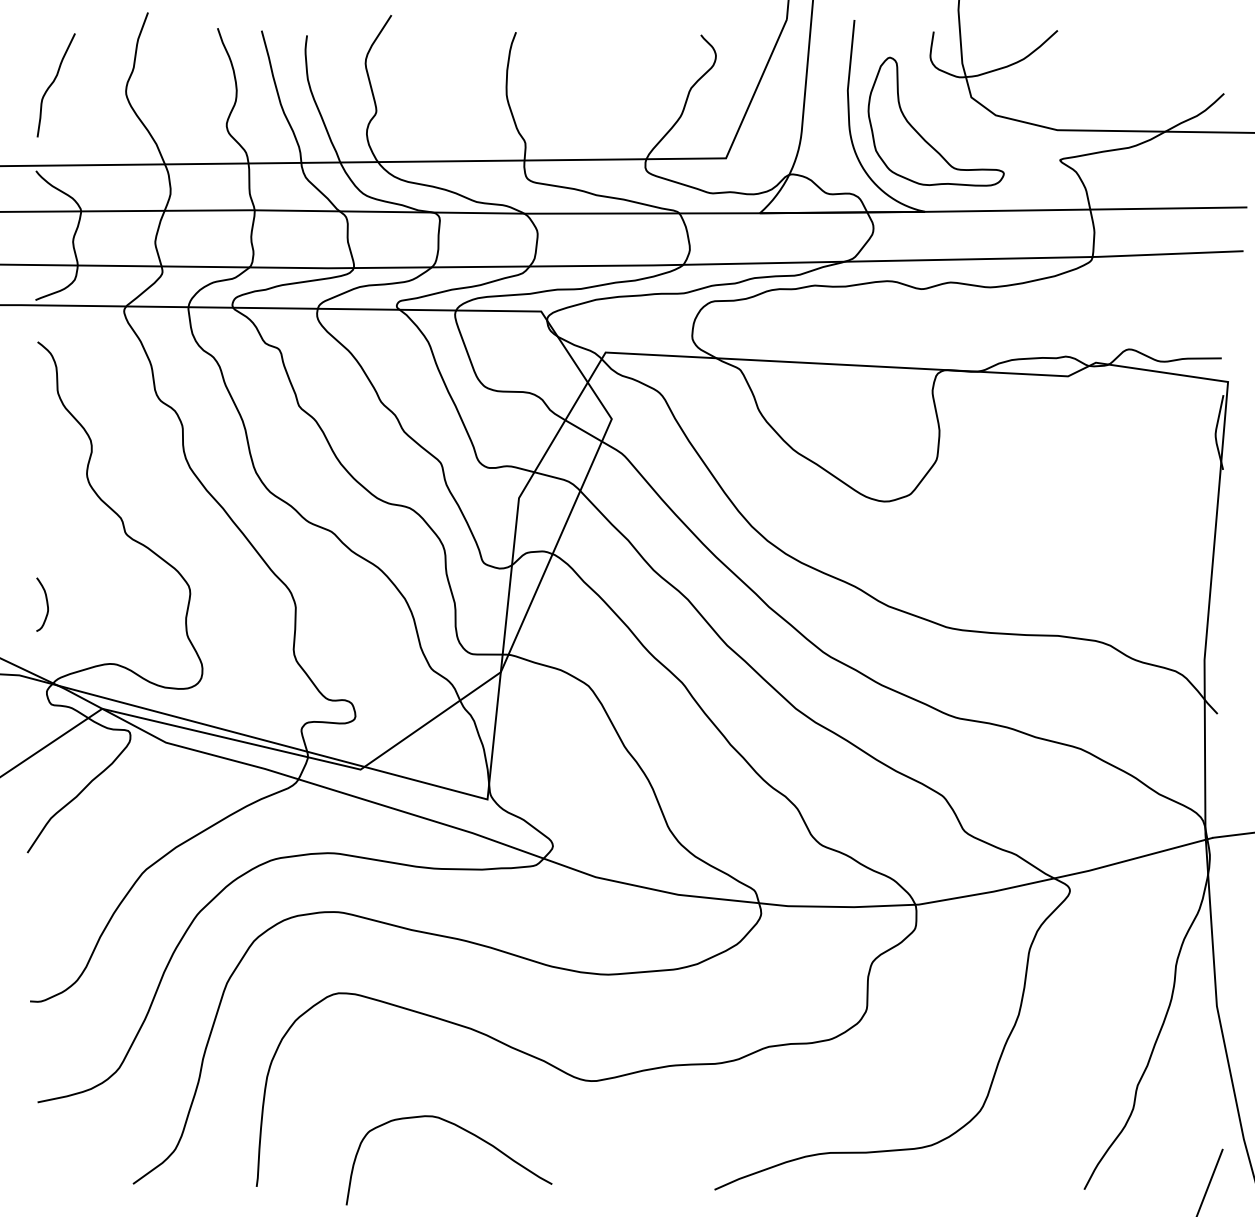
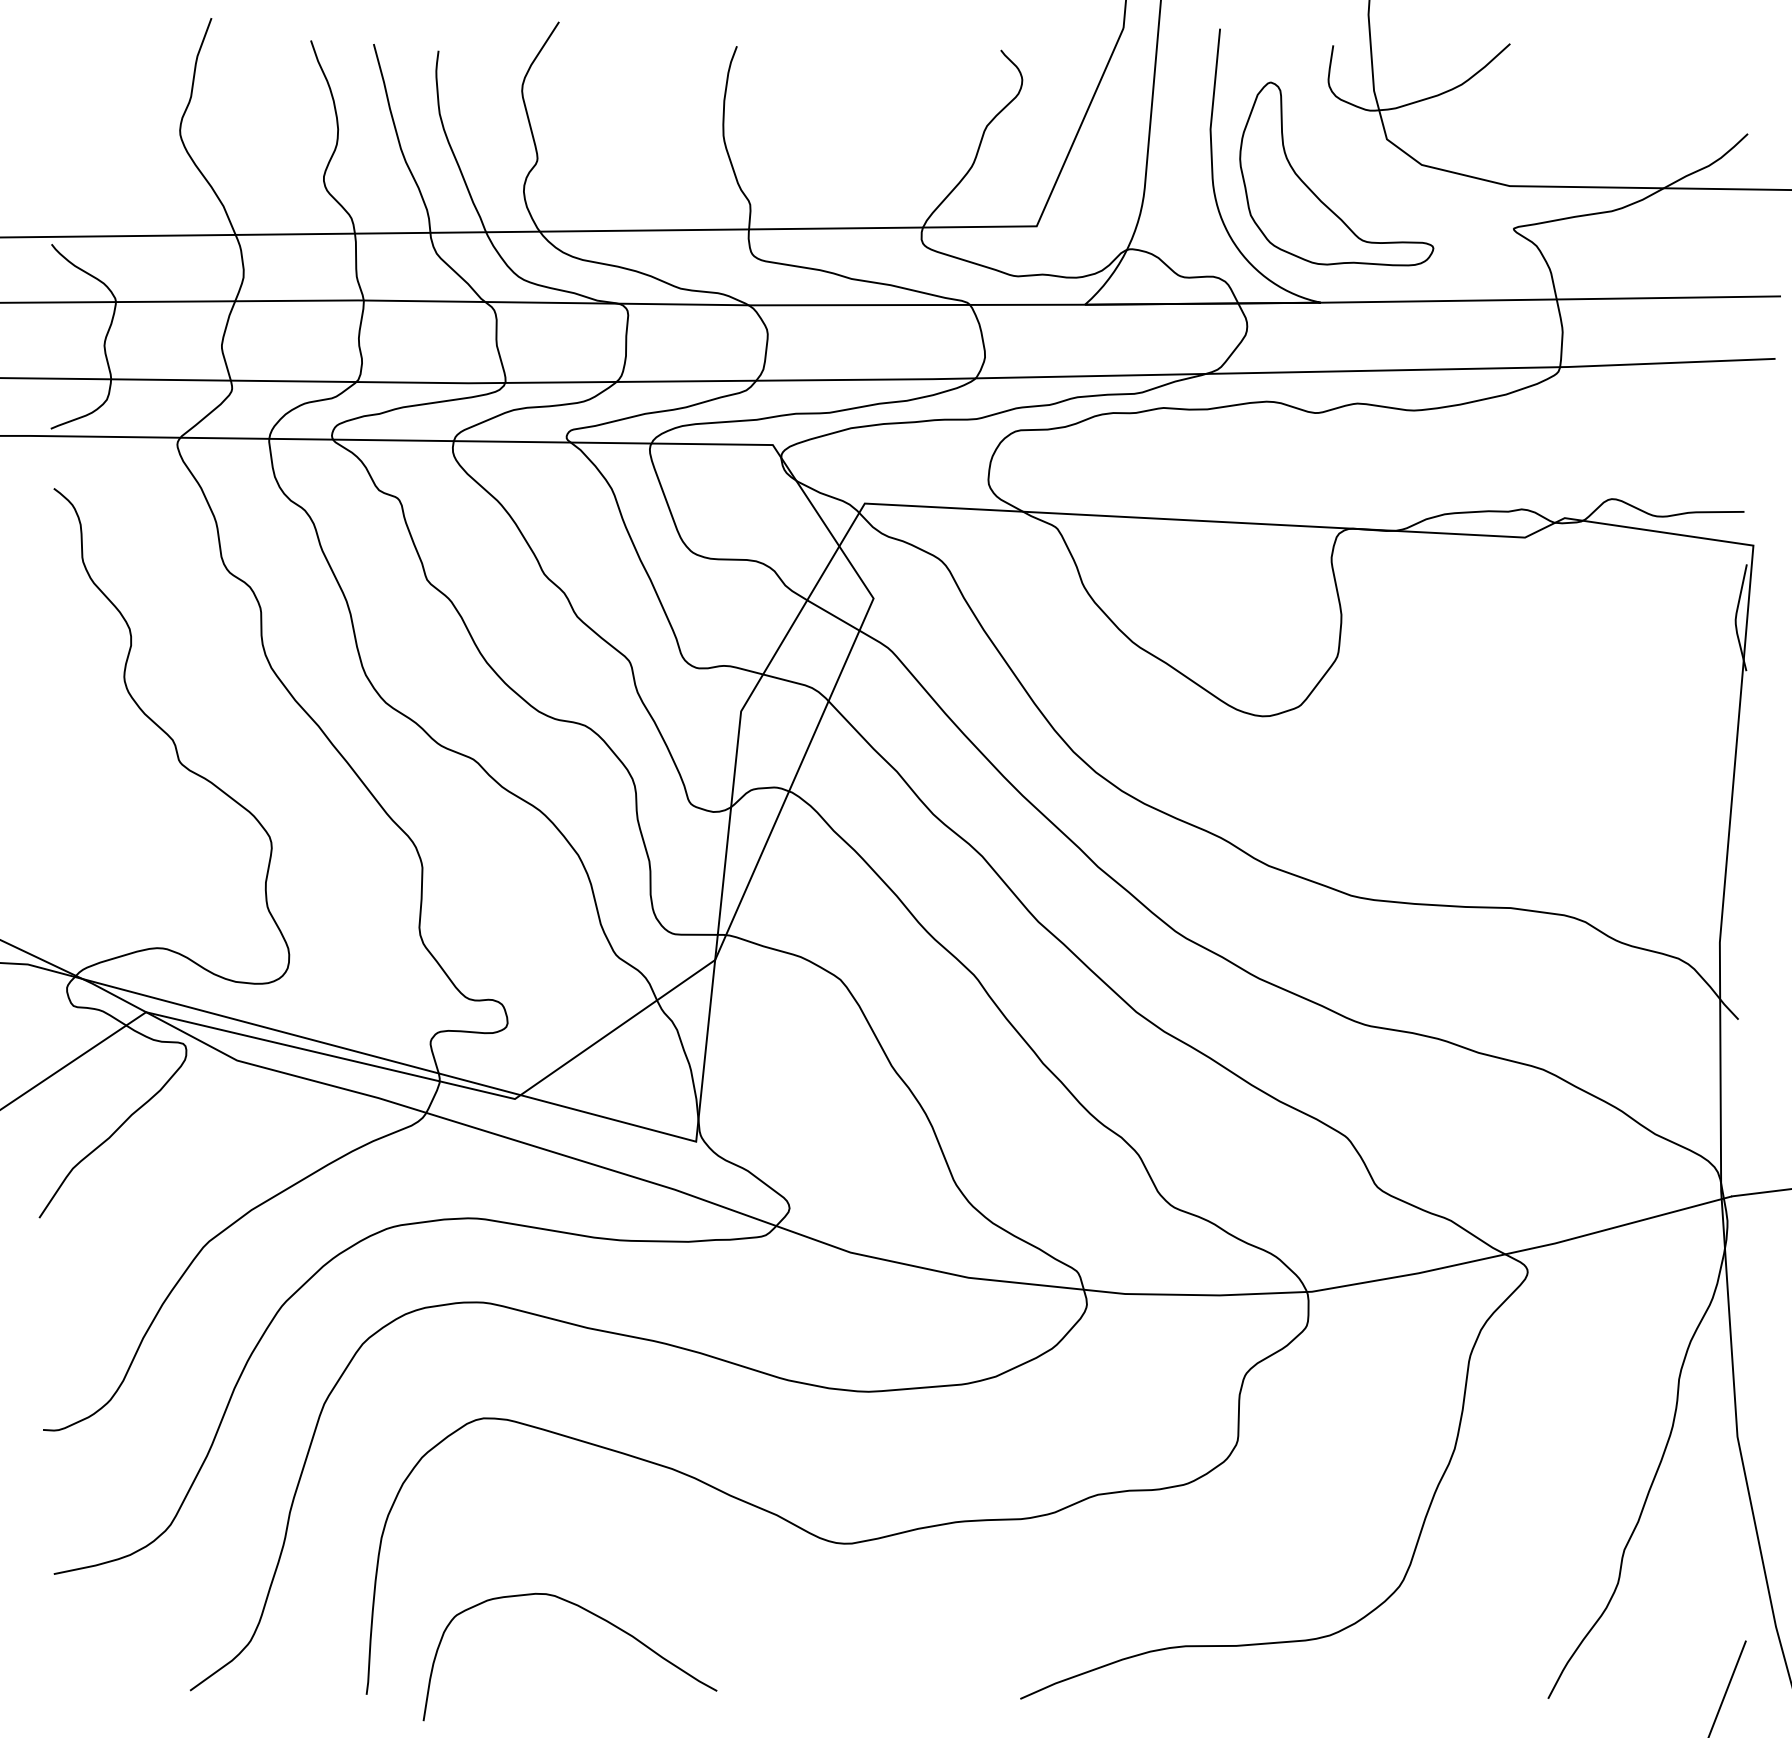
curve: (53, 83) -> (76, 119), removed
curve: (46, 604) -> (66, 863), removed
curve: (463, 1130) -> (590, 1614), moved

